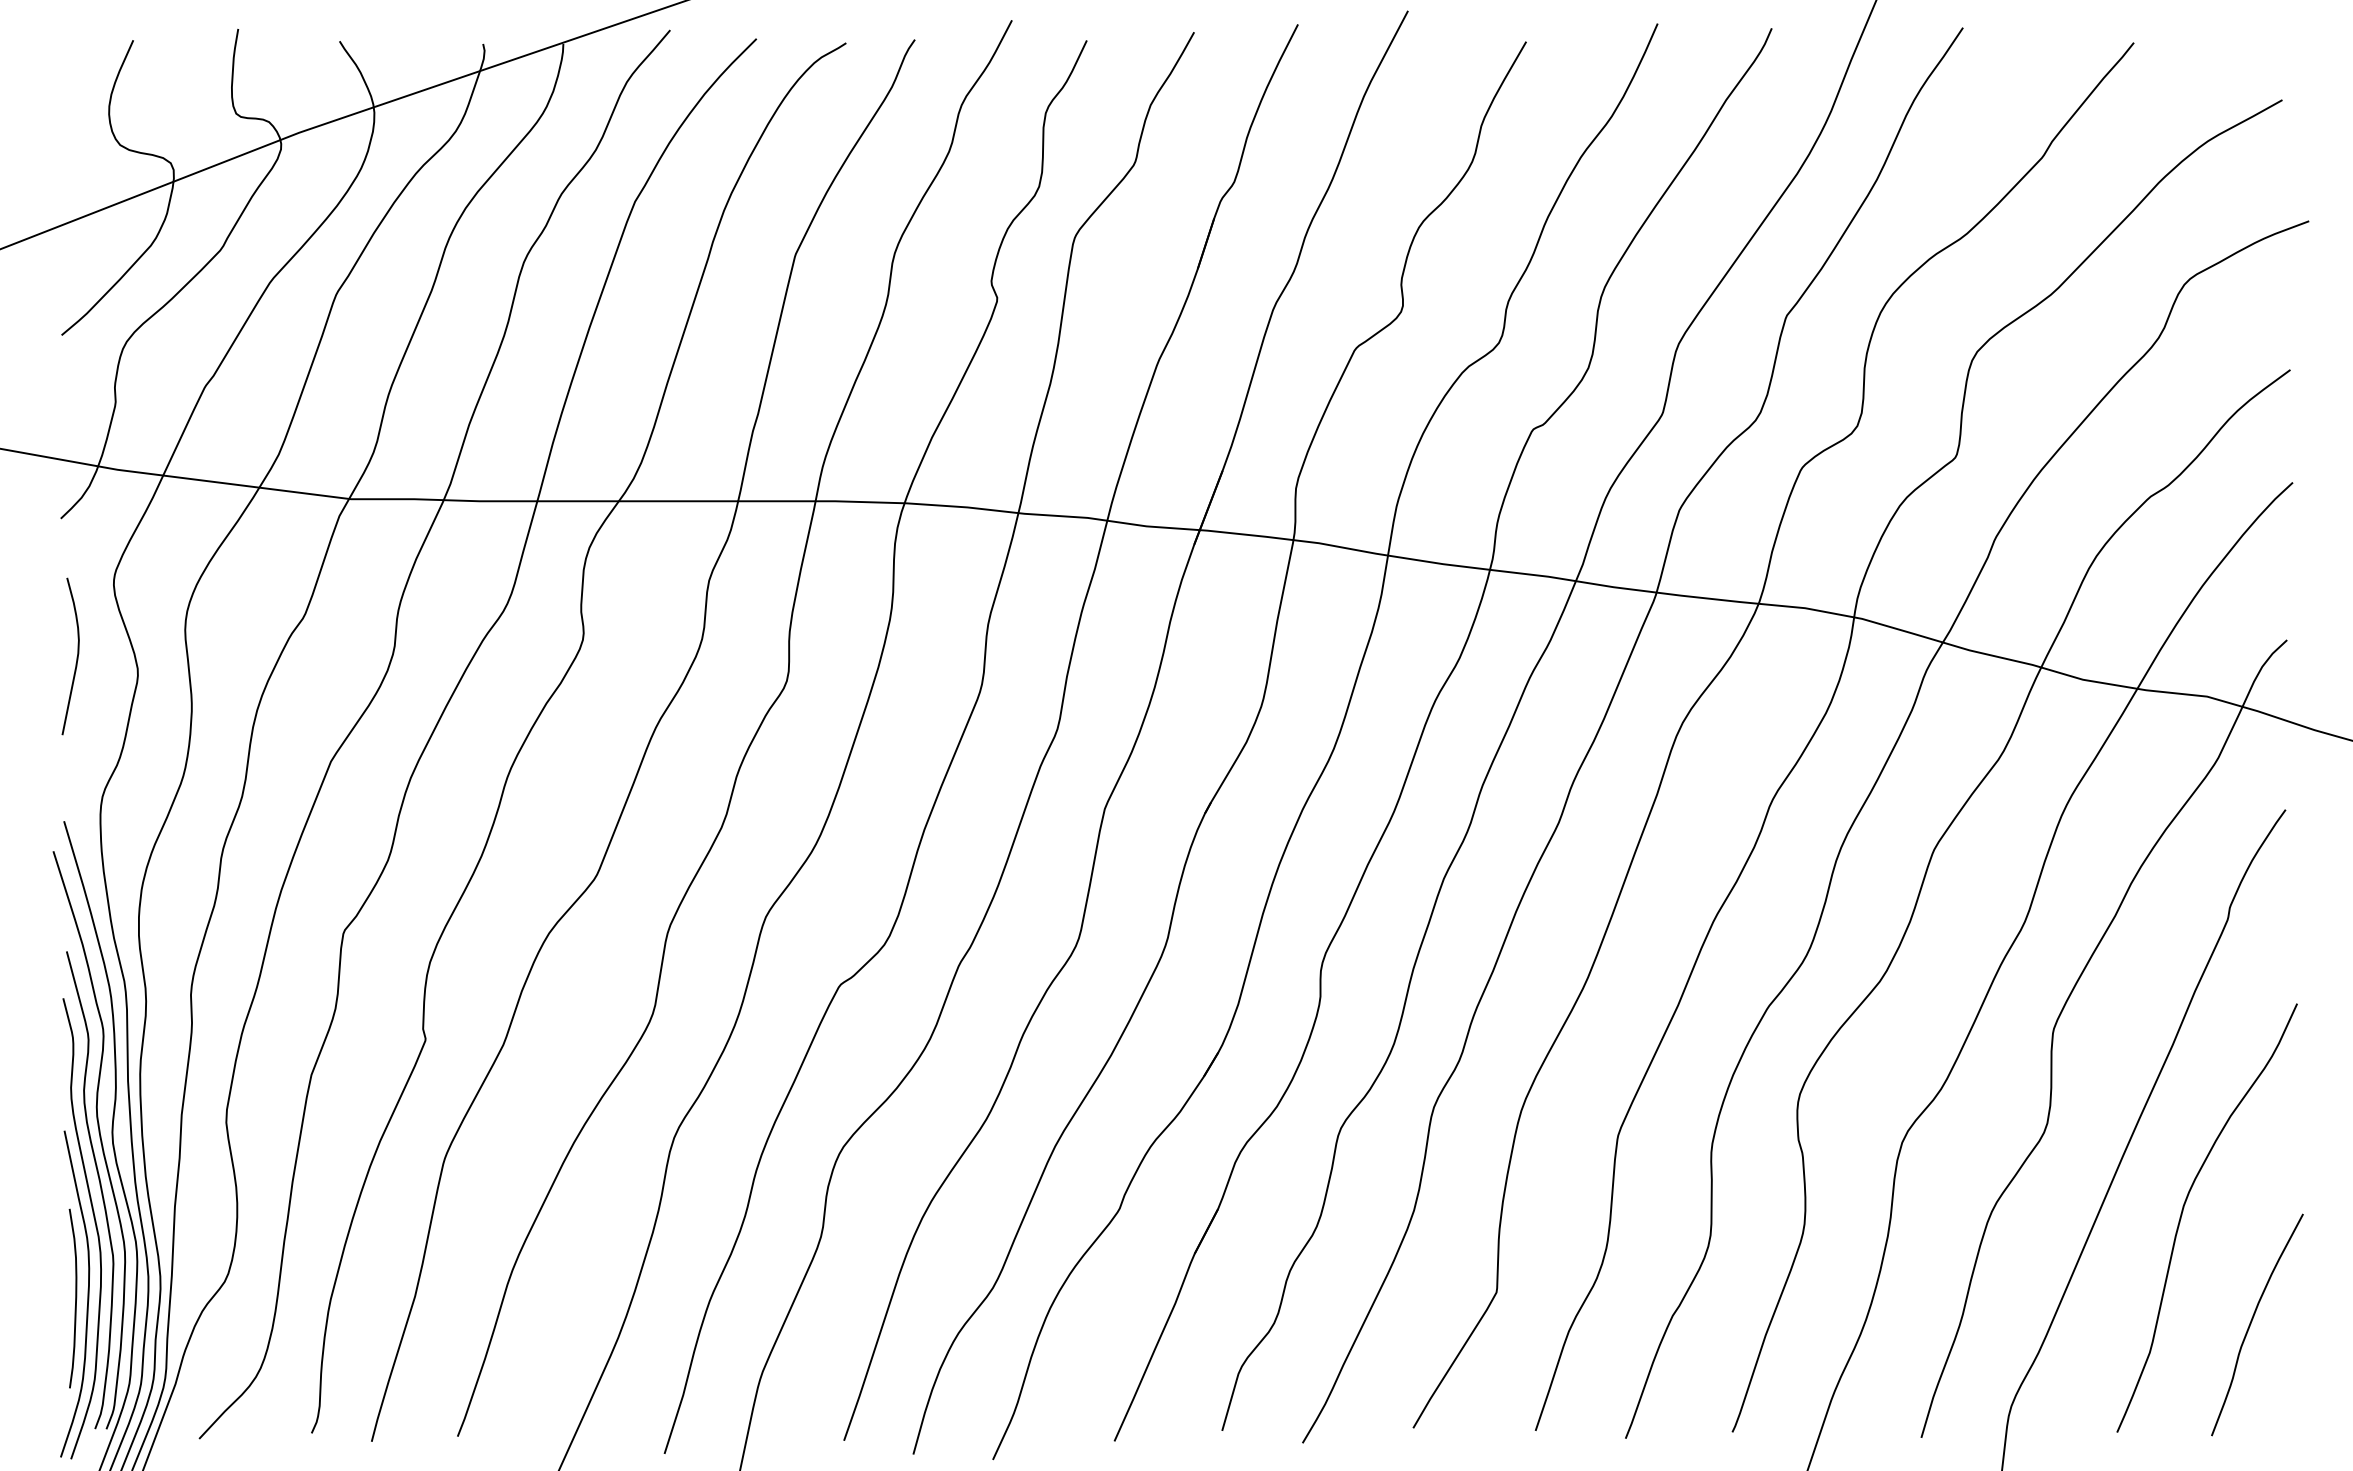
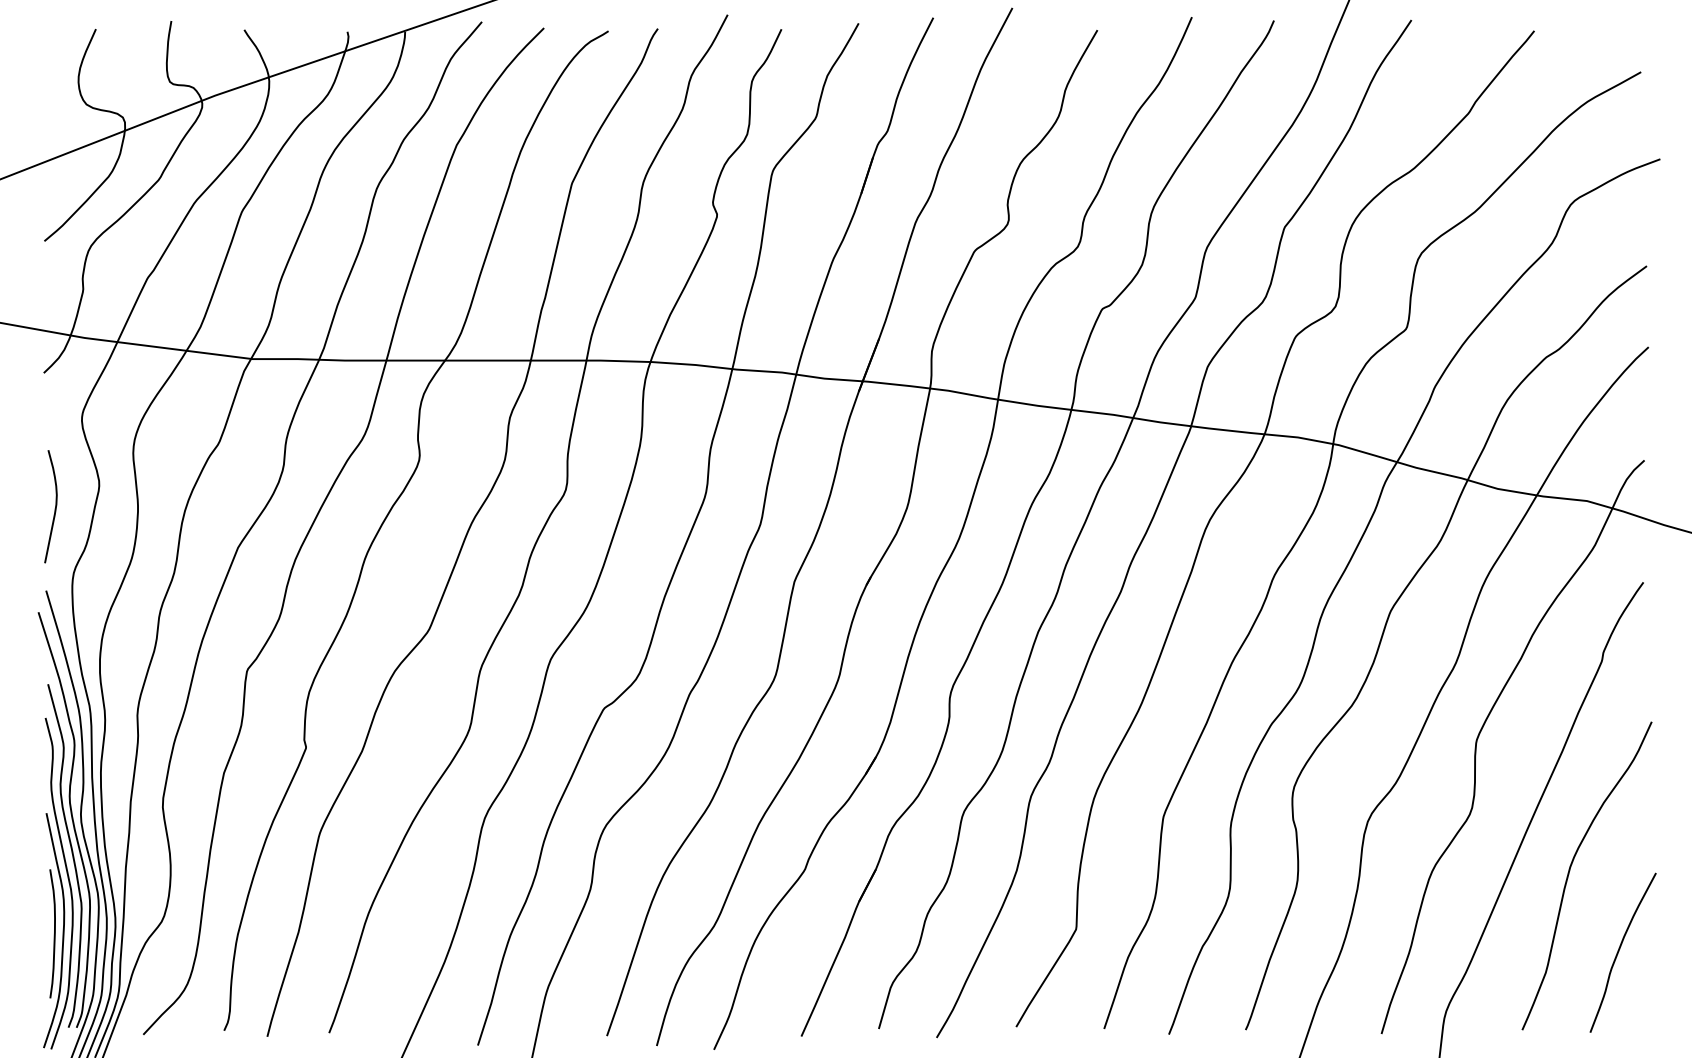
curve: (76, 657) -> (55, 507), moved

